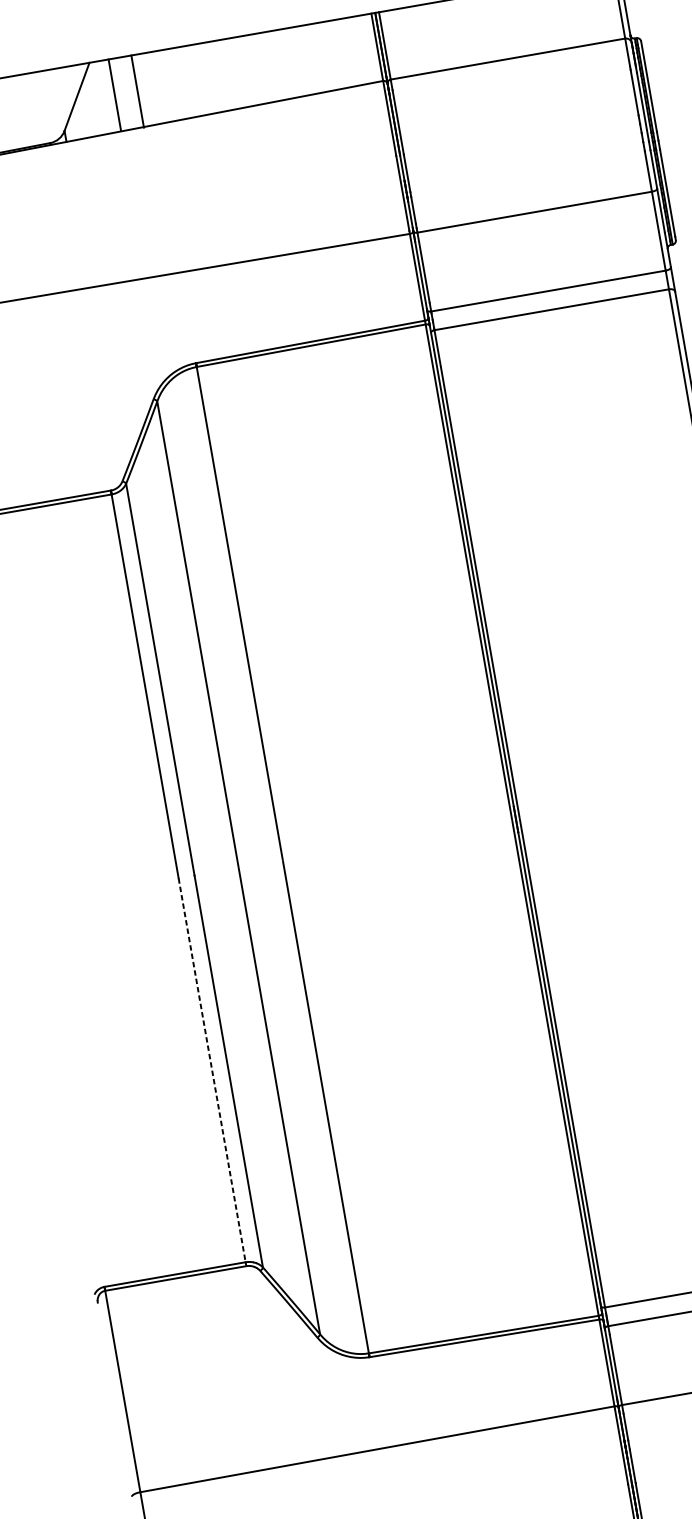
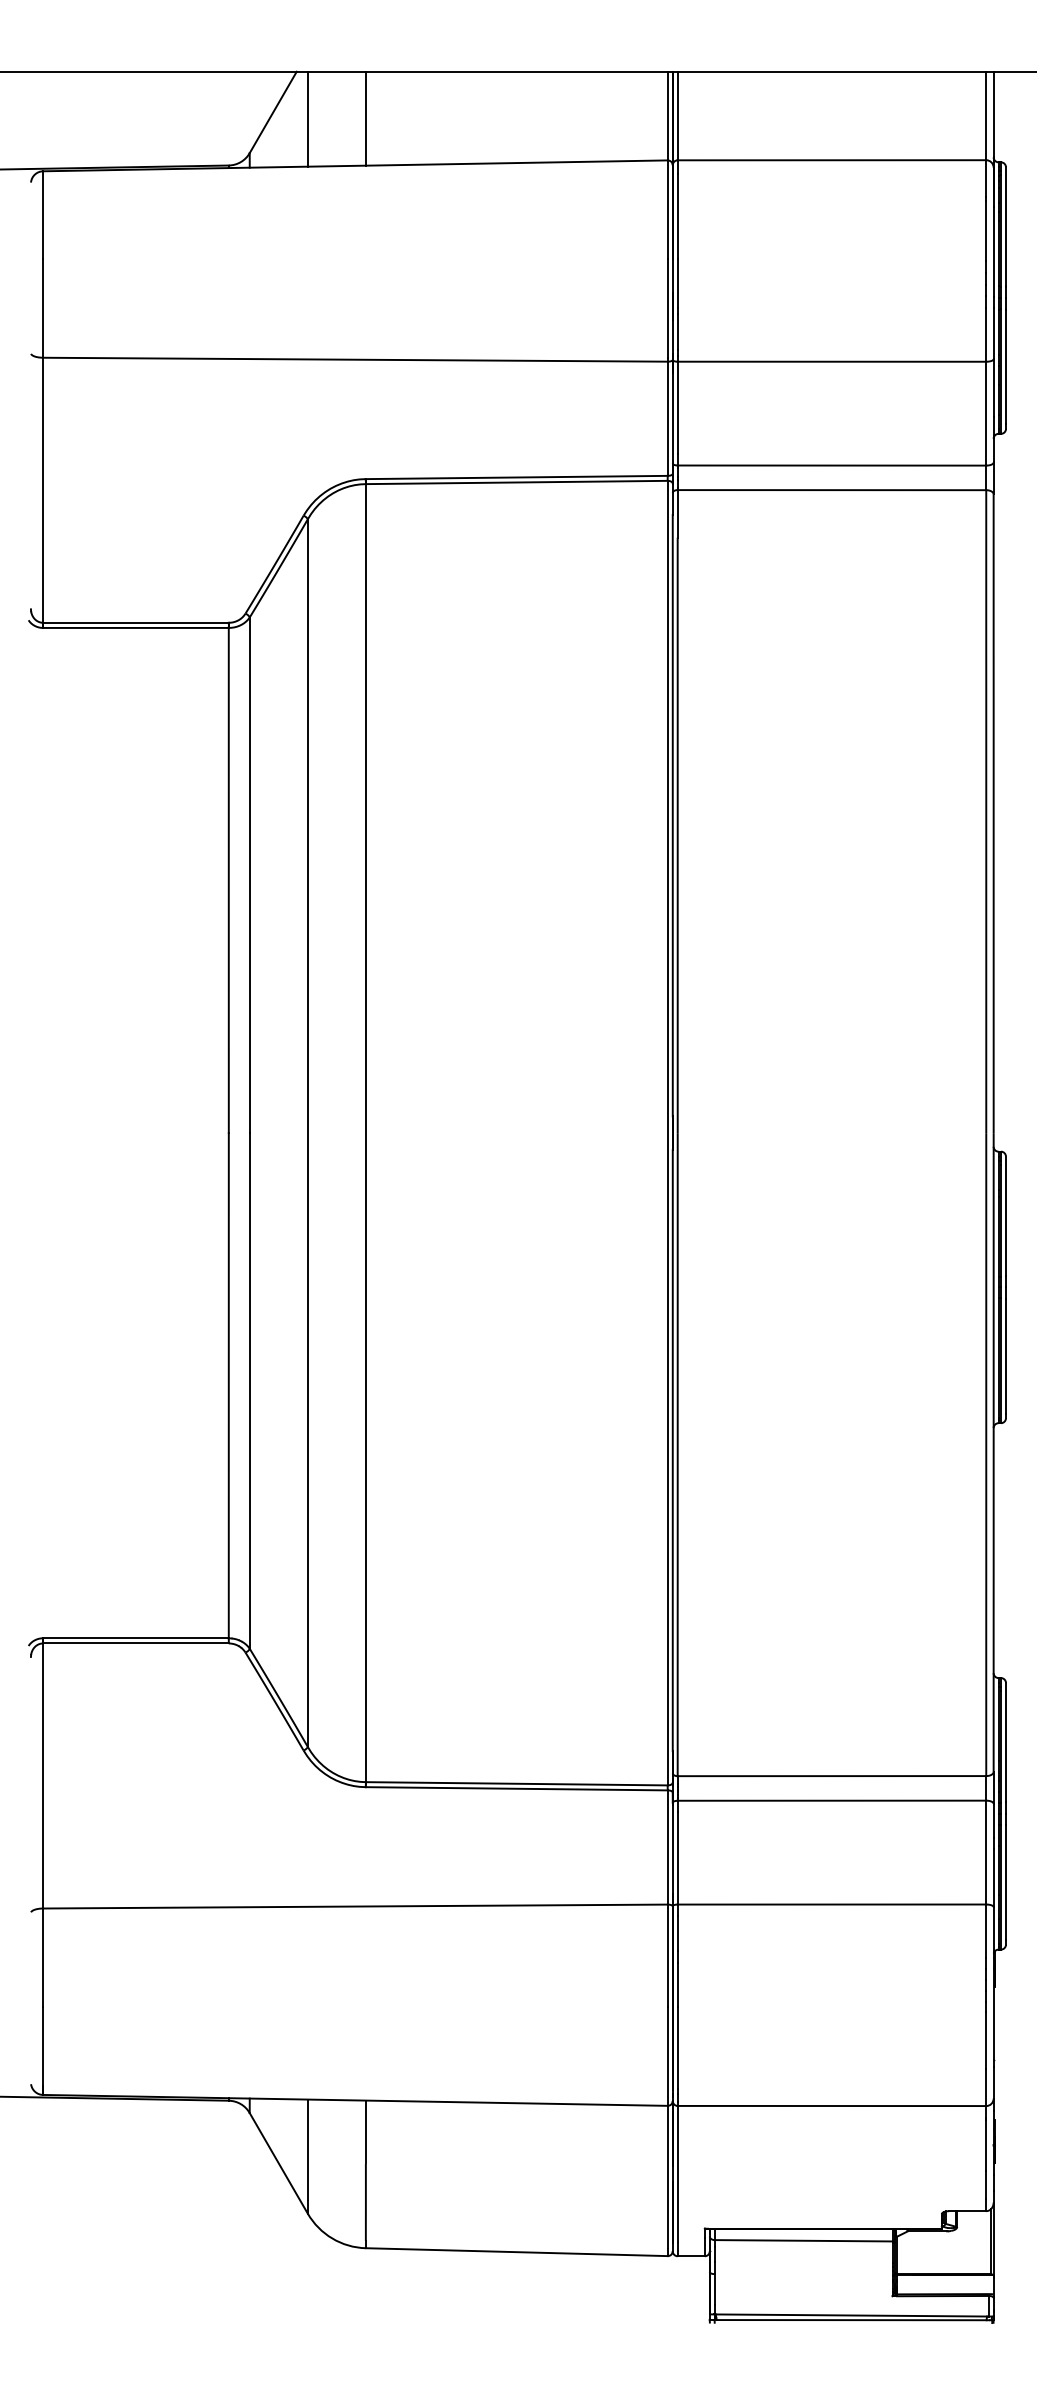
line: (137, 91) -> (307, 118), moved
line: (114, 95) -> (365, 118), moved
line: (211, 1070) -> (228, 1385), dashed -> solid

